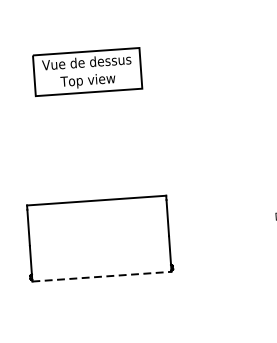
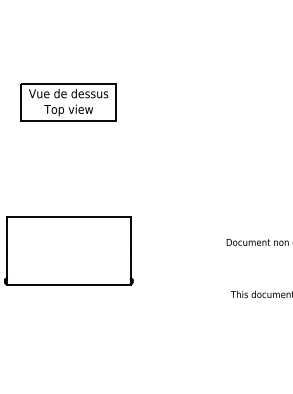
line: (102, 276) -> (69, 284), dashed -> solid

